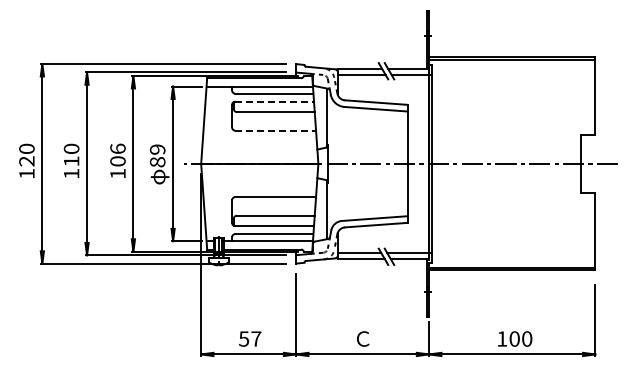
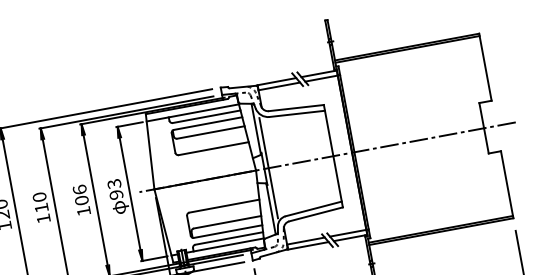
line: (275, 101) -> (208, 123), dashed -> solid
line: (276, 130) -> (214, 148), dashed -> solid
text: (157, 155) -> (115, 189), 89 -> 93
line: (332, 163) -> (268, 167), added

